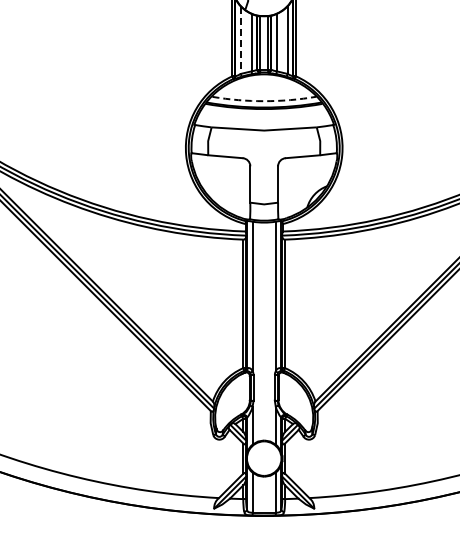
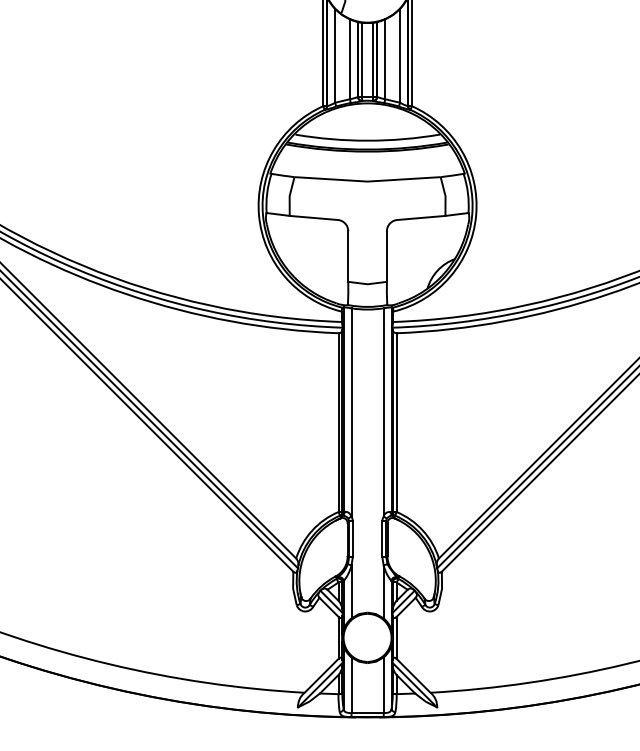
line: (240, 40) -> (334, 56), dashed -> solid
arc: (264, 101) -> (367, 141), dashed -> solid

